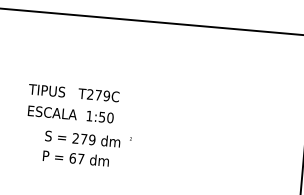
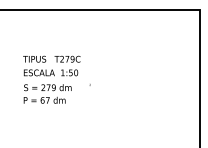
text: (81, 148) -> (47, 93), moved

